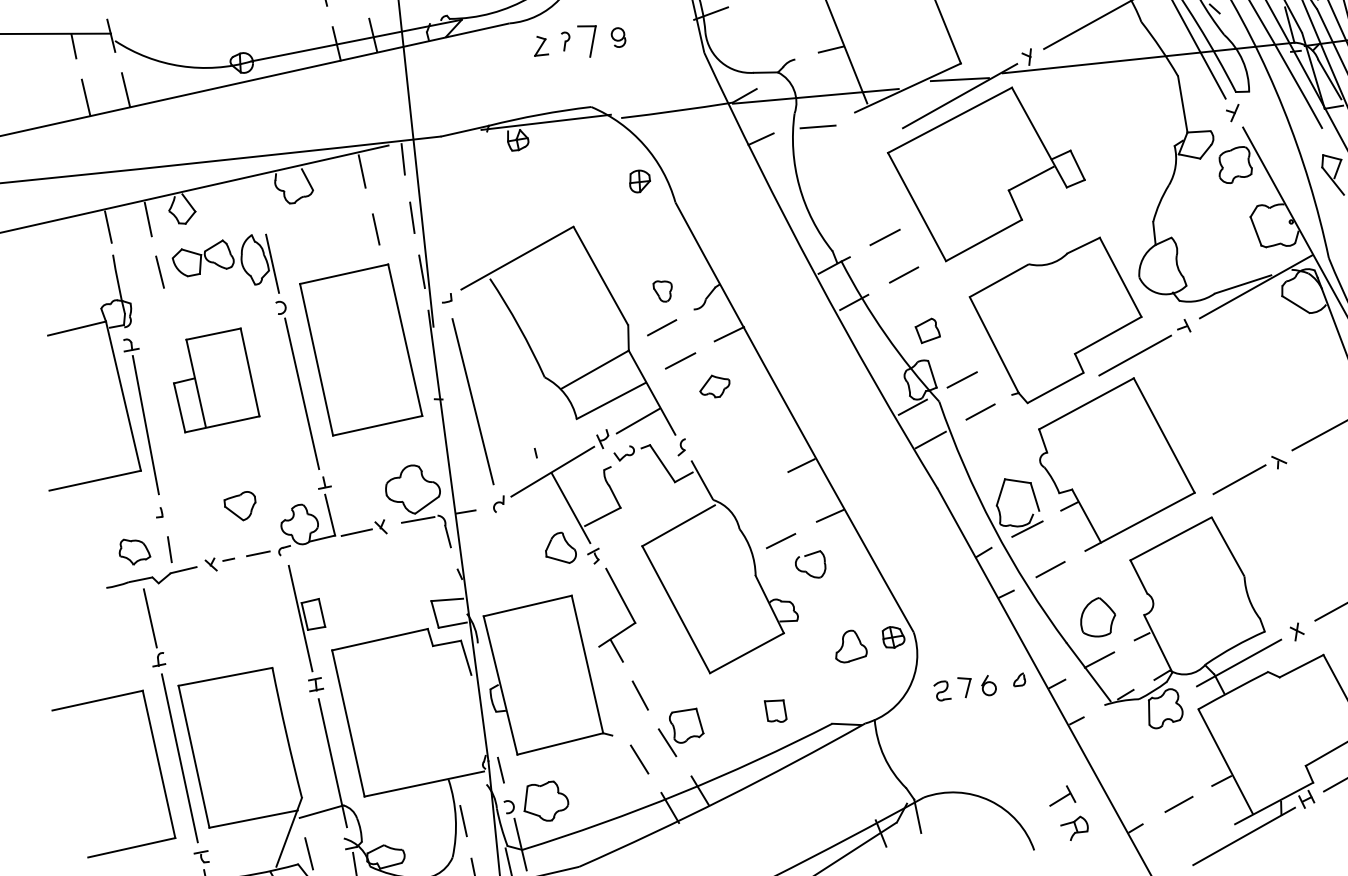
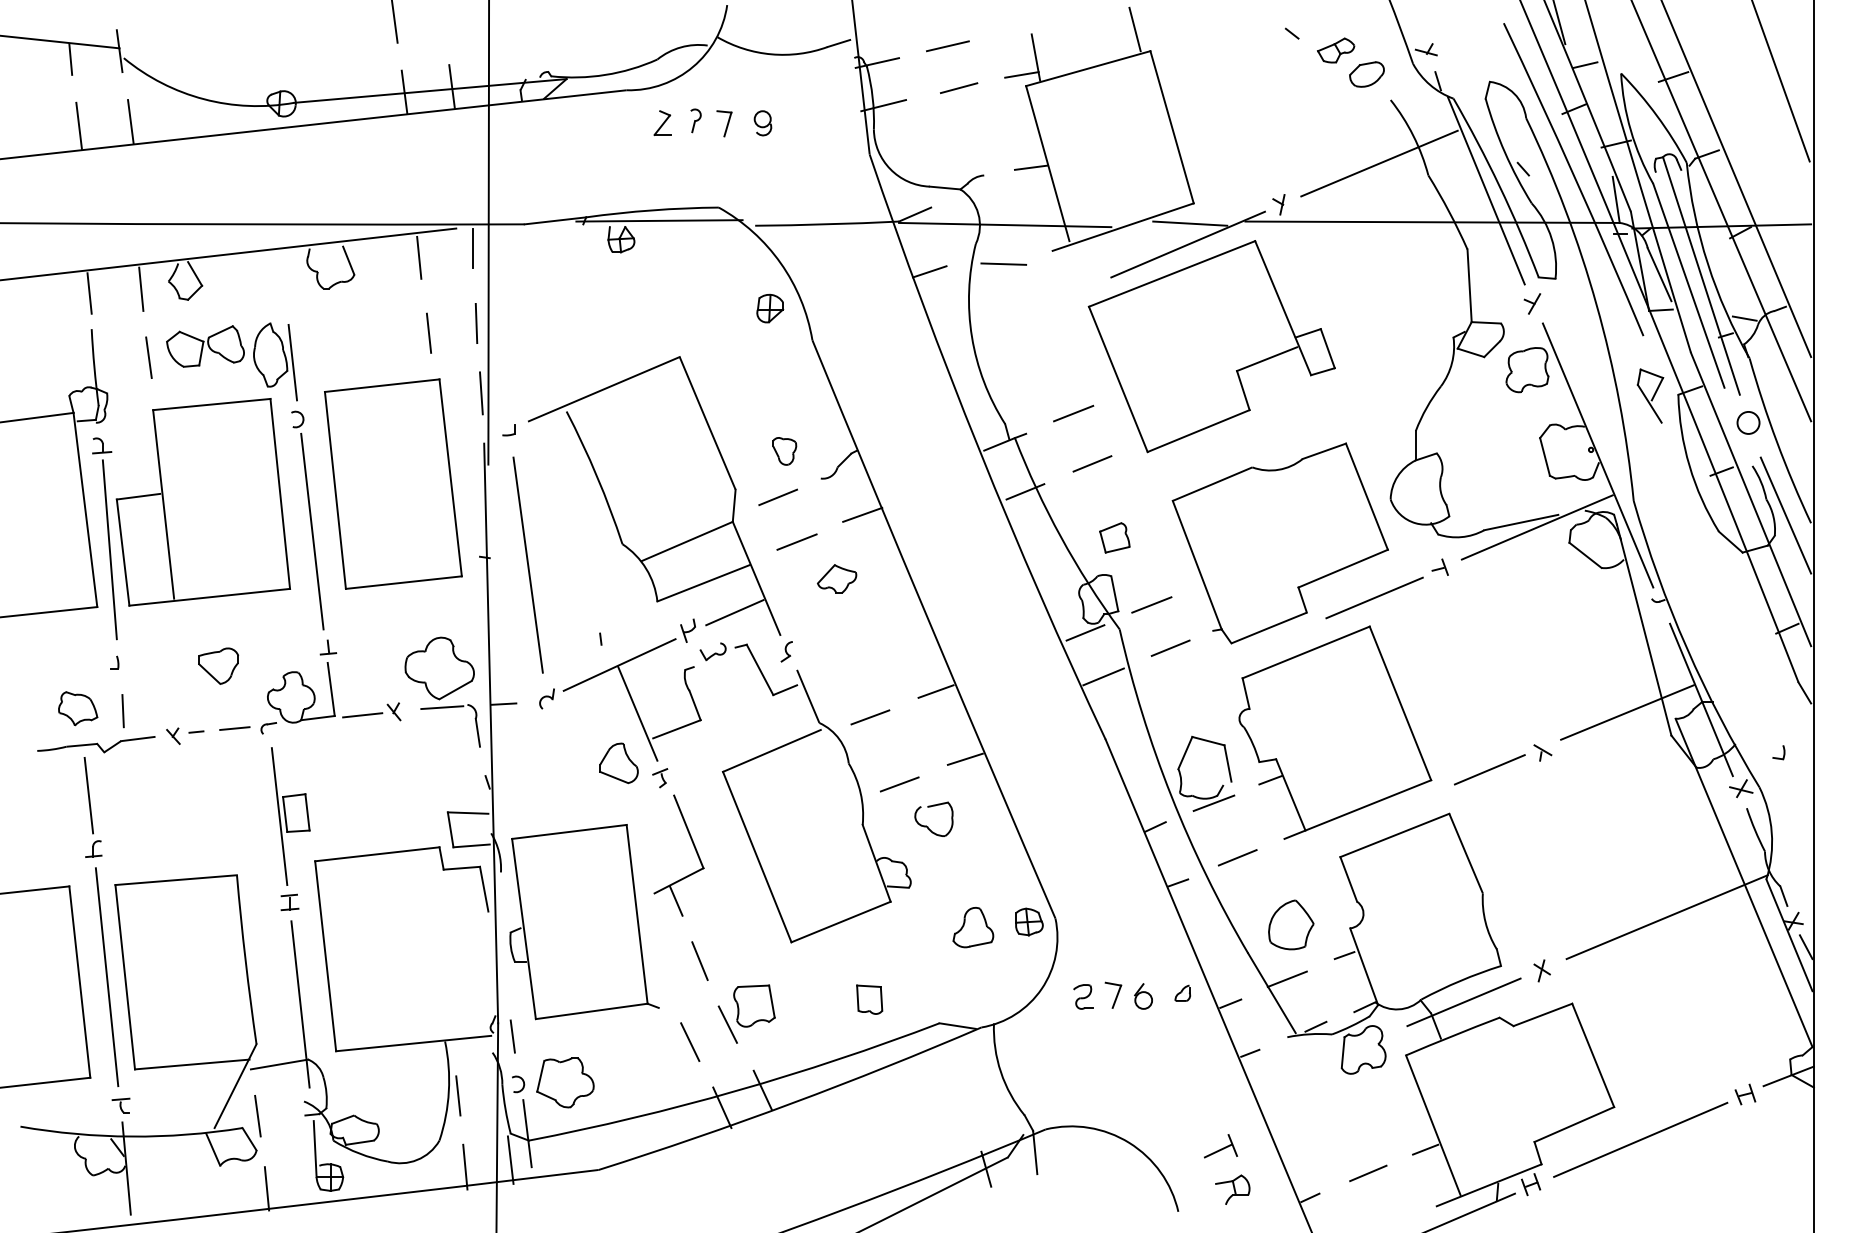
part: (588, 41) -> (724, 123), size x0.62
part: (214, 380) -> (202, 502), size x1.67
line: (752, 491) -> (870, 717), added

